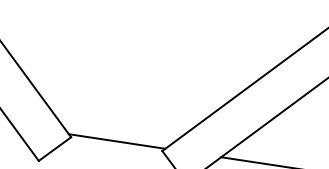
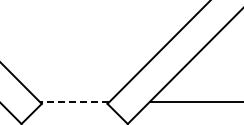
line: (116, 140) -> (74, 101), solid -> dashed

